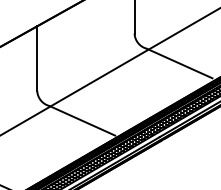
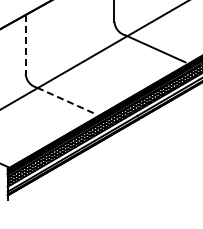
line: (36, 58) -> (25, 44), solid -> dashed
line: (81, 121) -> (66, 101), solid -> dashed

